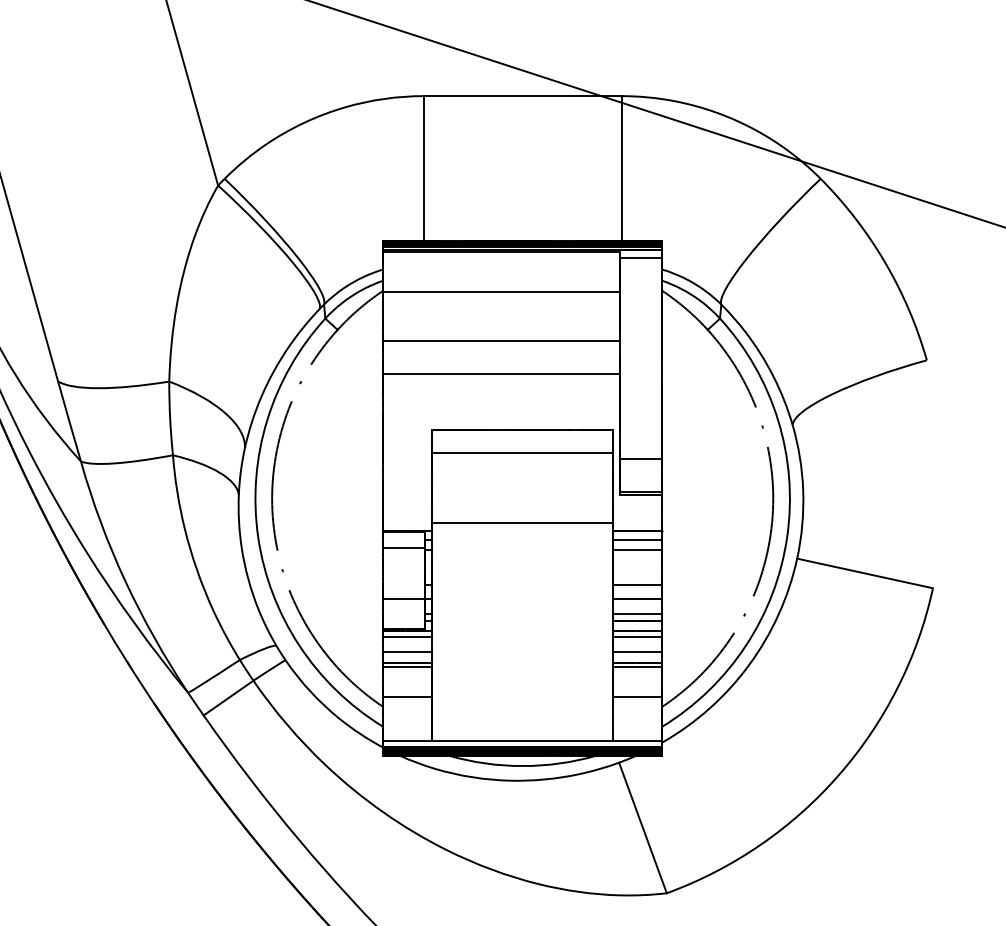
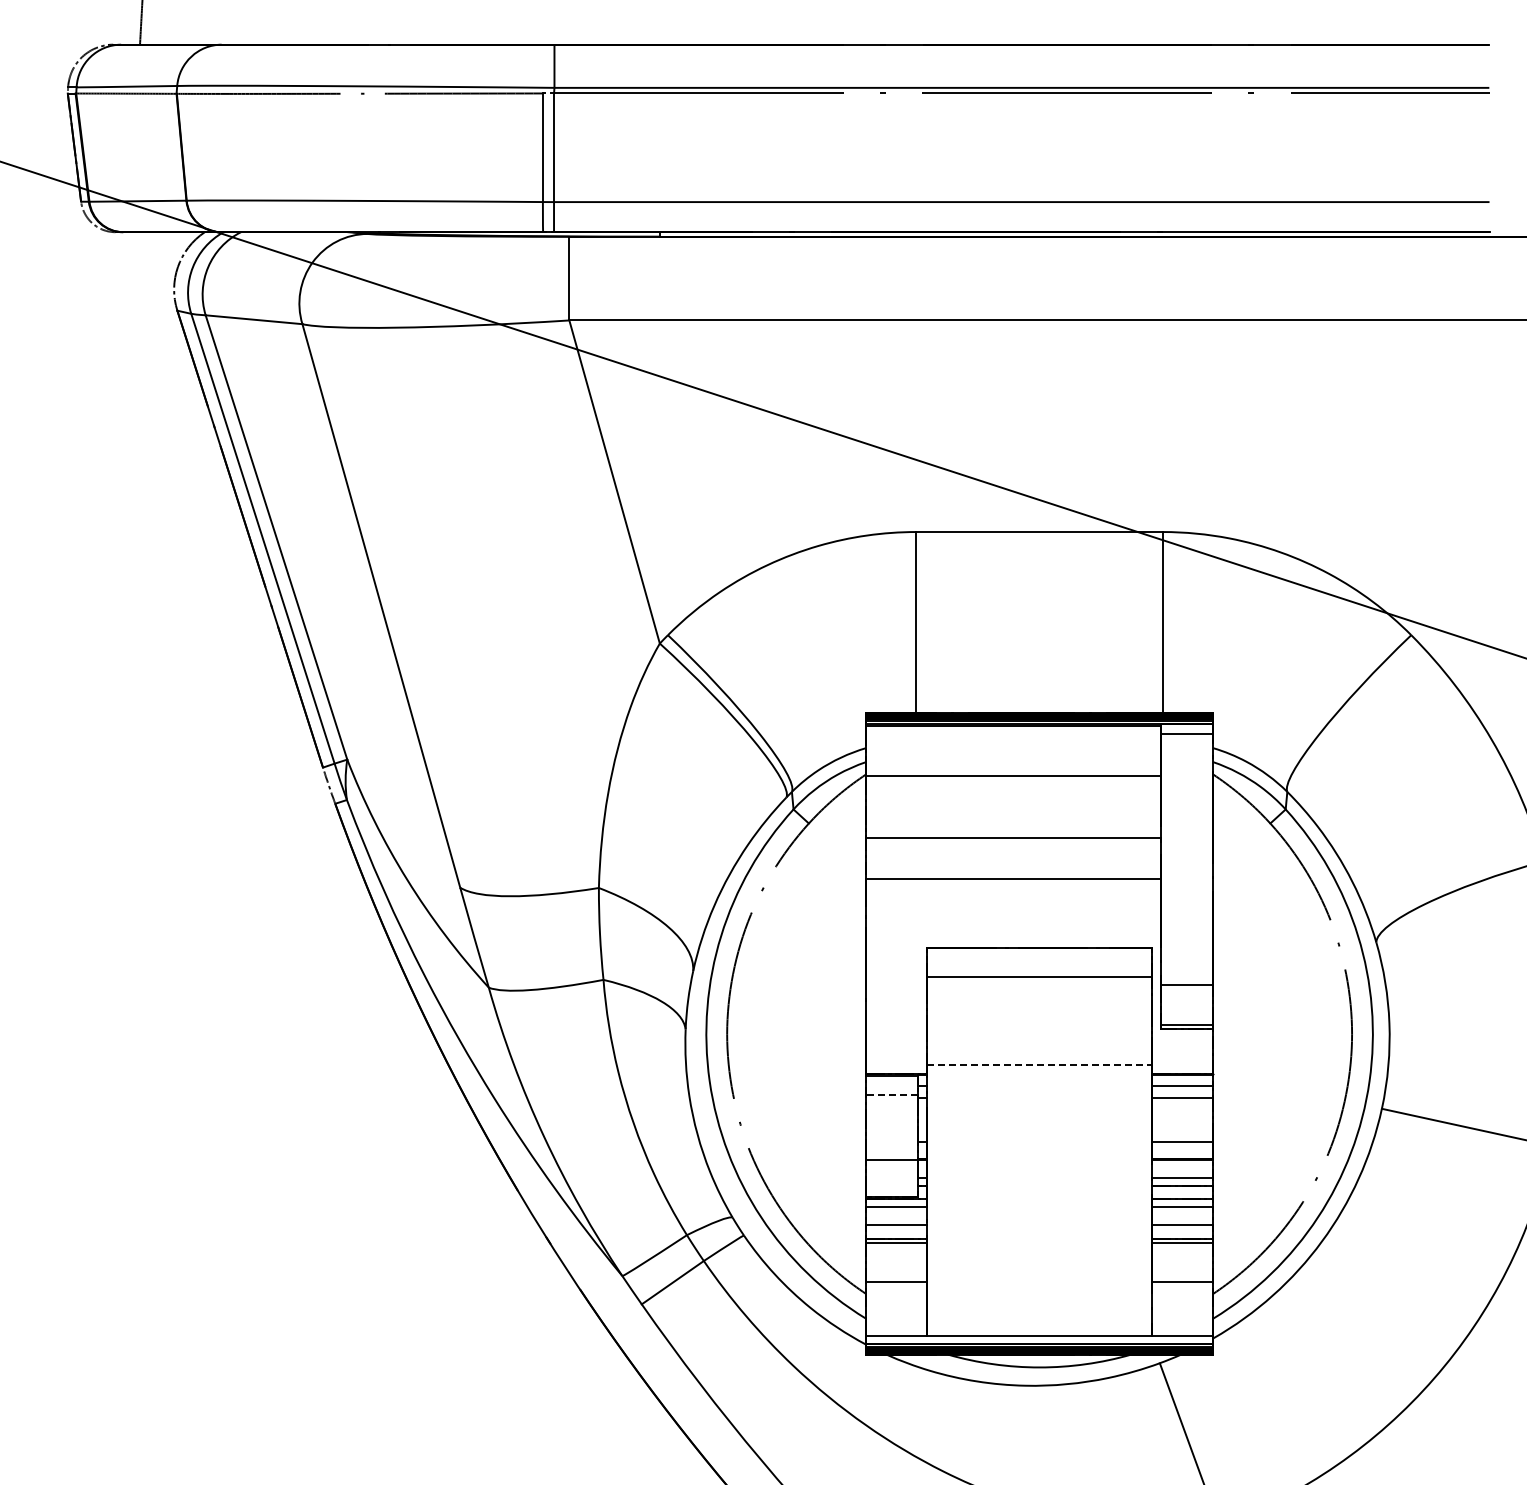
line: (522, 523) -> (1039, 1064), solid -> dashed
line: (403, 547) -> (891, 1095), solid -> dashed

